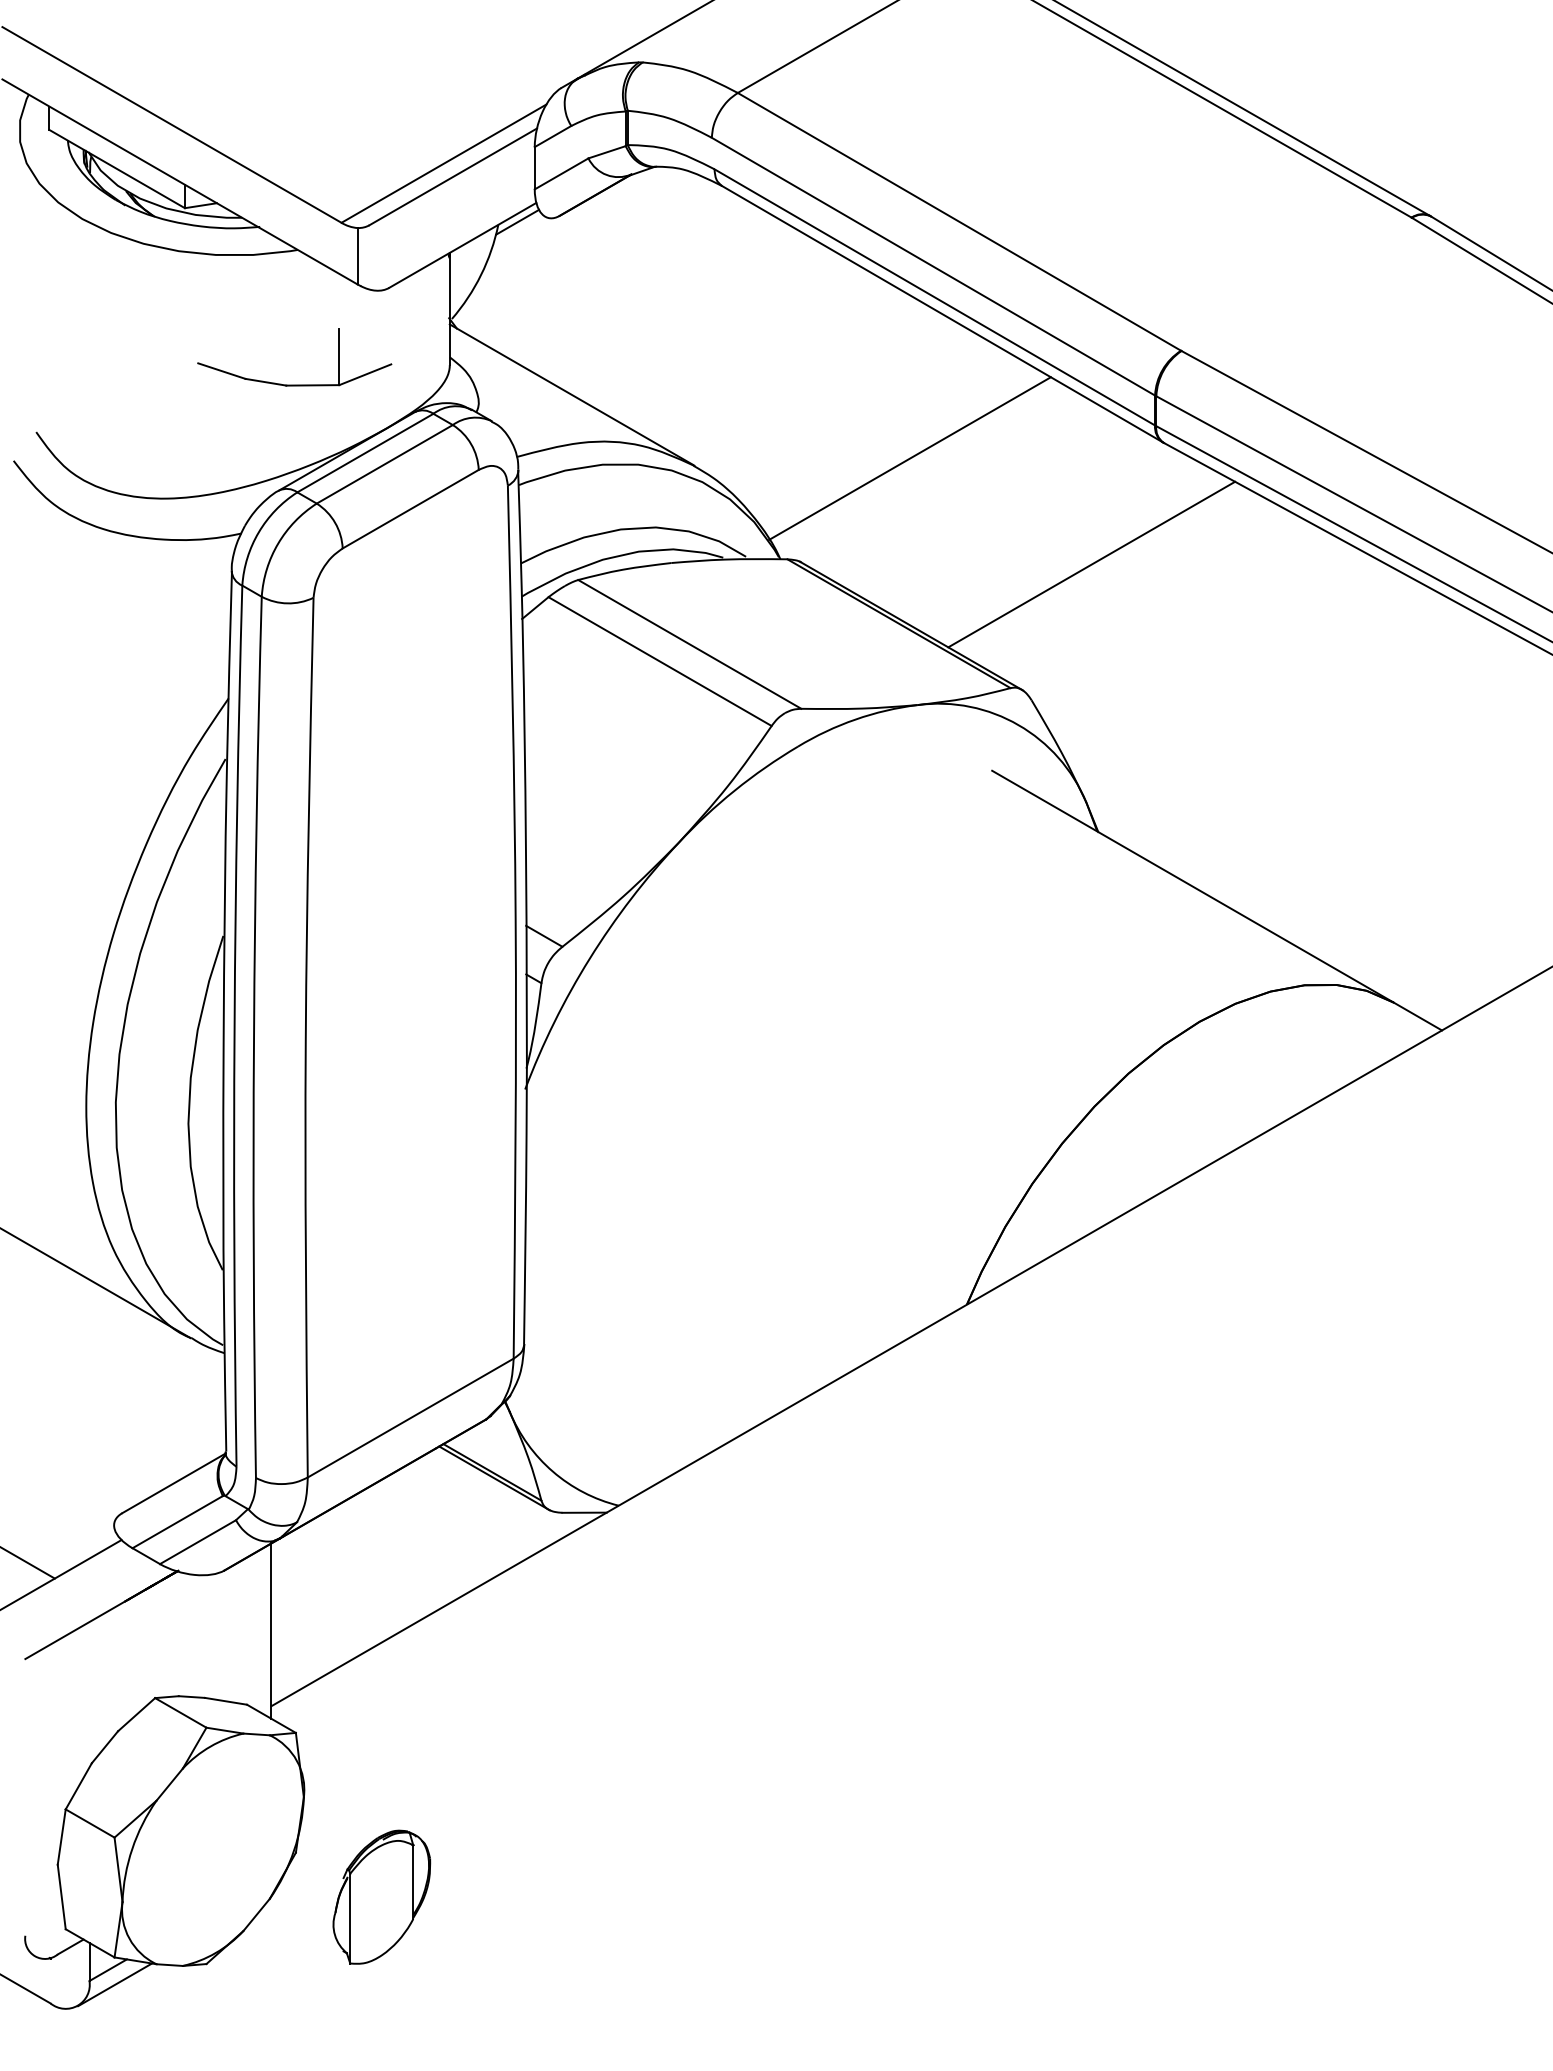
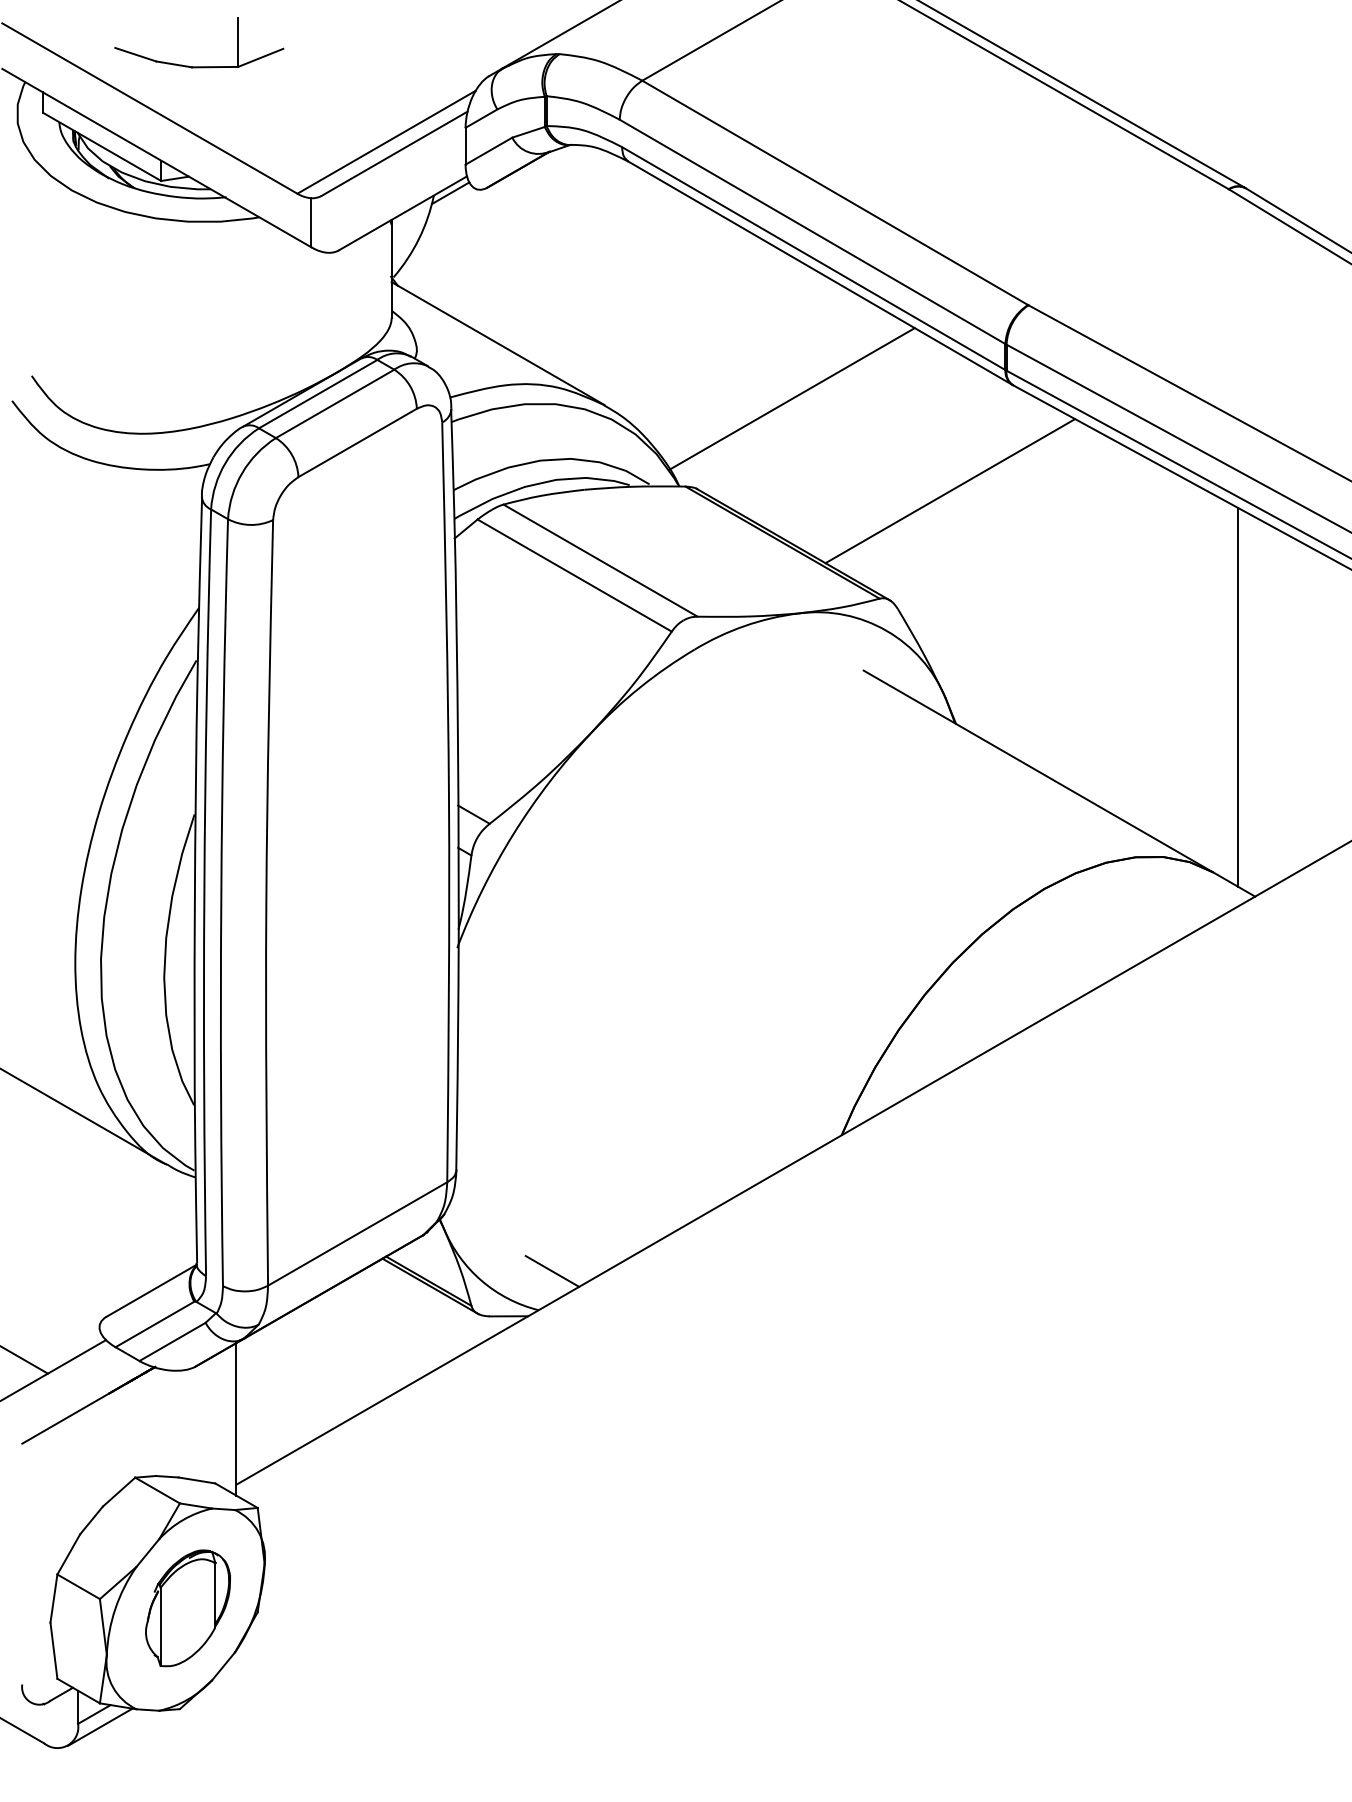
part: (294, 384) -> (199, 66), moved
line: (1422, 801) -> (1238, 697), added
line: (634, 1460) -> (552, 1270), added
part: (381, 1896) -> (187, 1607), moved

